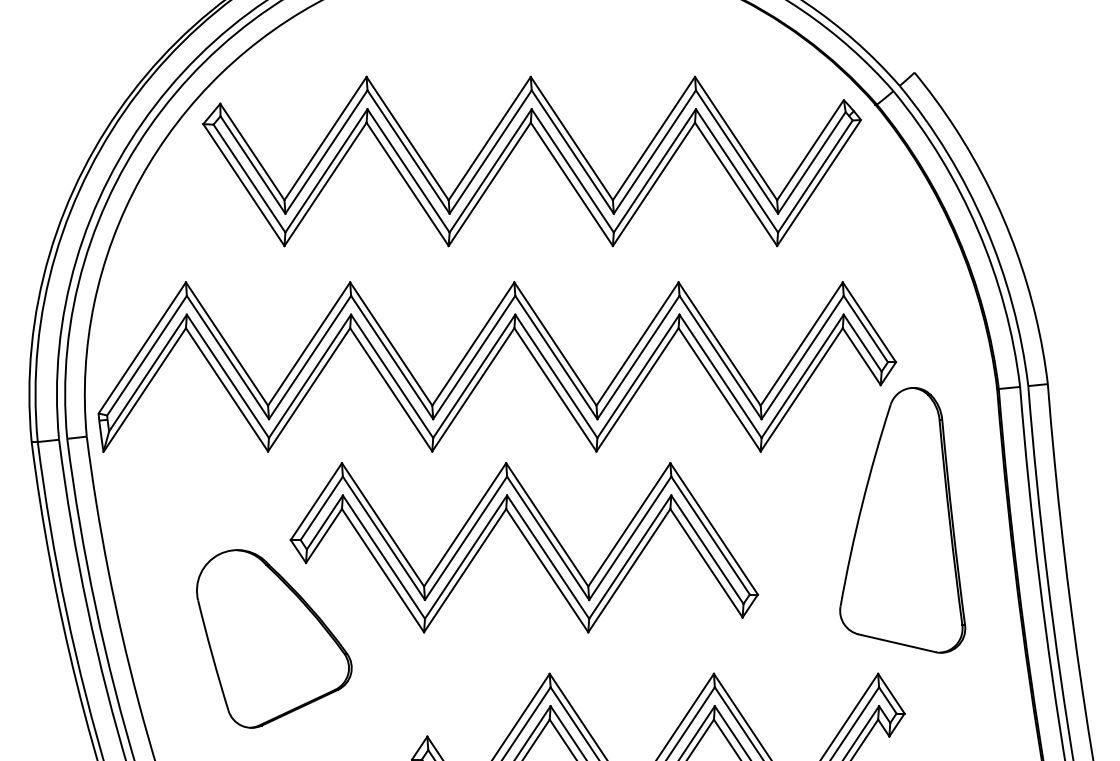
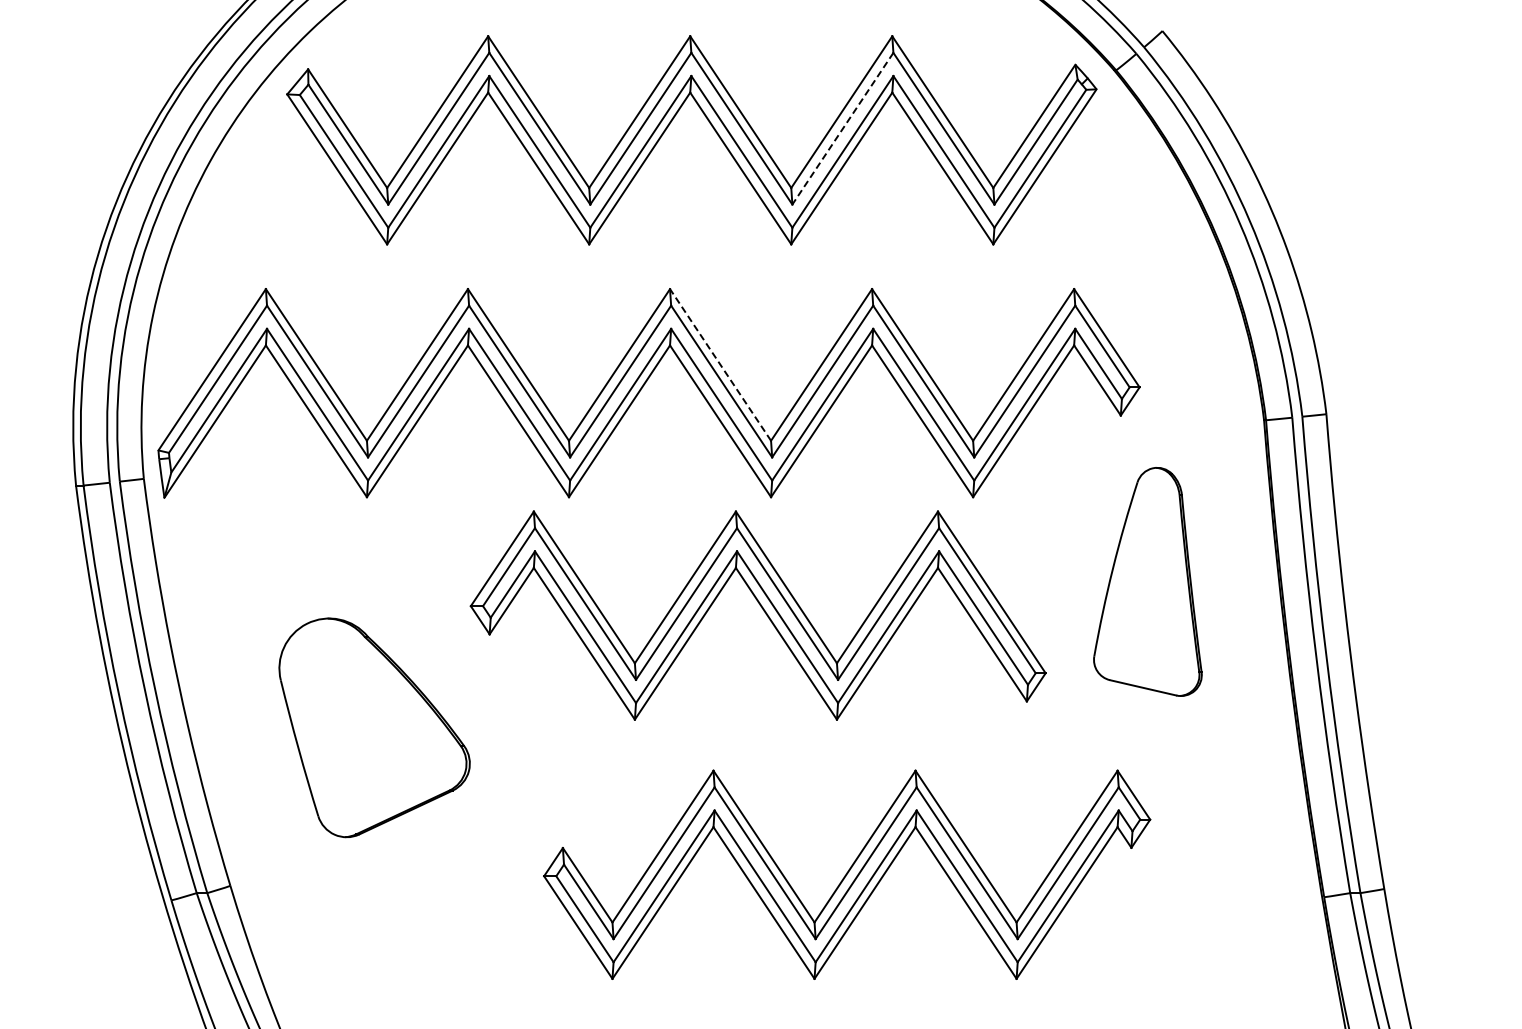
line: (654, 152) -> (842, 129), solid -> dashed
line: (555, 343) -> (720, 364), solid -> dashed
part: (902, 520) -> (1147, 581), size x0.7
part: (528, 544) -> (763, 611), moved

